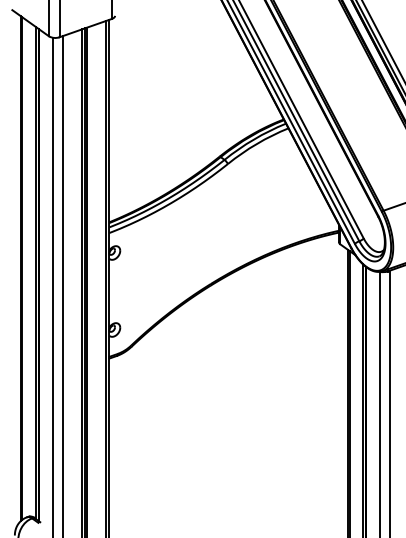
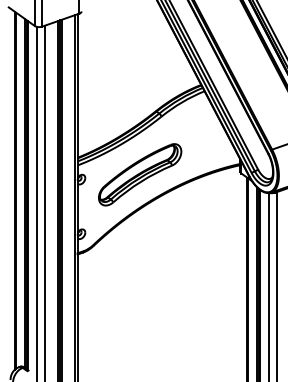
part: (197, 246) -> (140, 175), added

